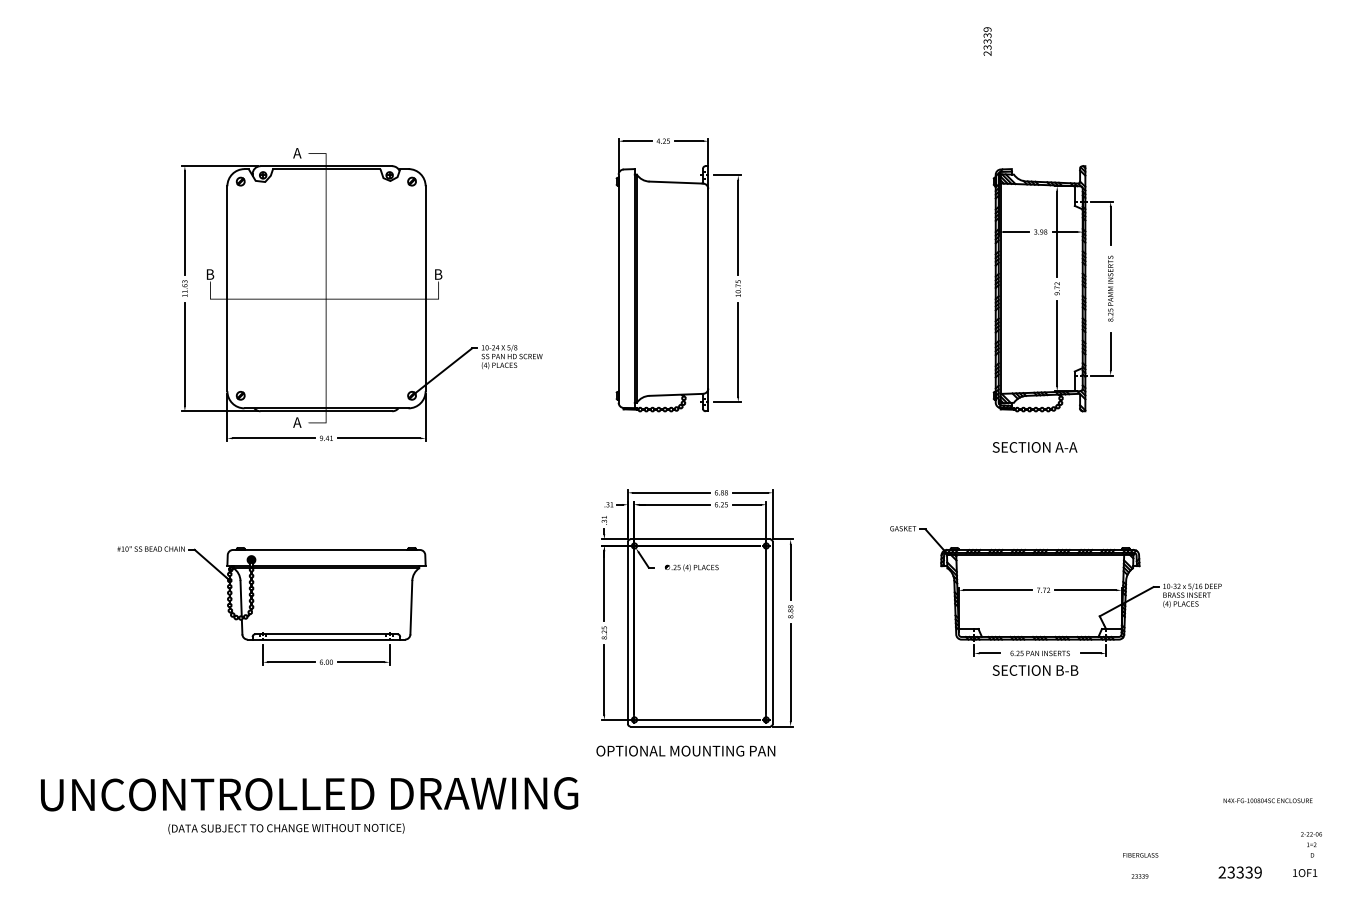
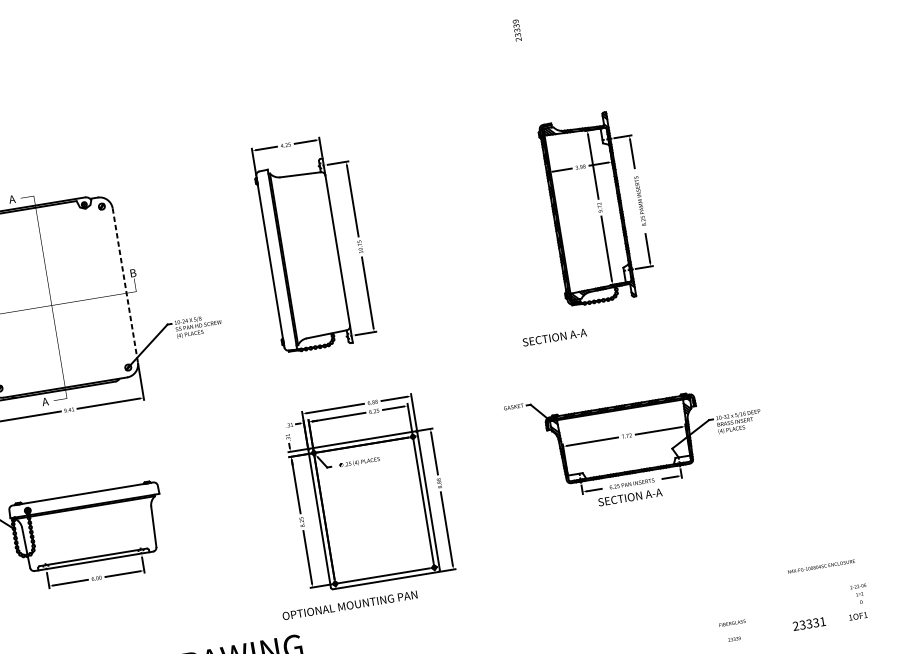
line: (425, 288) -> (125, 285), solid -> dashed
text: (1034, 447) -> (554, 337), moved
text: (1066, 670) -> (653, 493), SECTION B-B -> SECTION A-A
text: (685, 750) -> (349, 605), moved
text: (1257, 872) -> (822, 621), 23339 -> 23331

